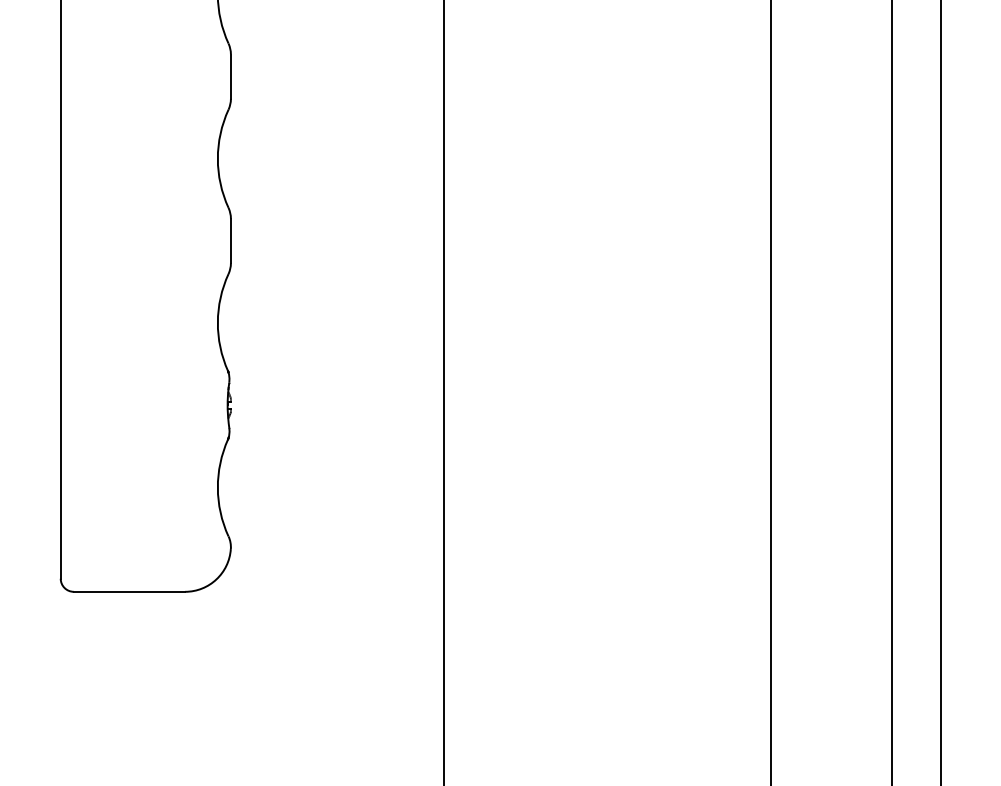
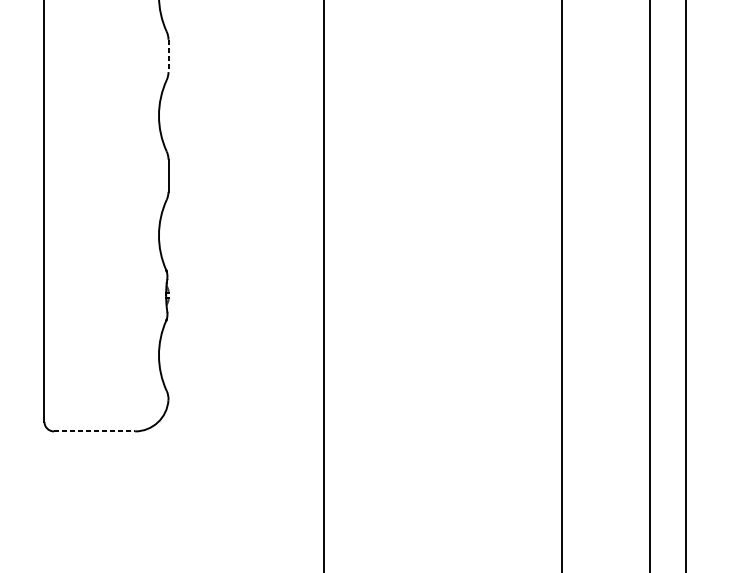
line: (230, 77) -> (168, 56), solid -> dashed
line: (129, 591) -> (94, 431), solid -> dashed

